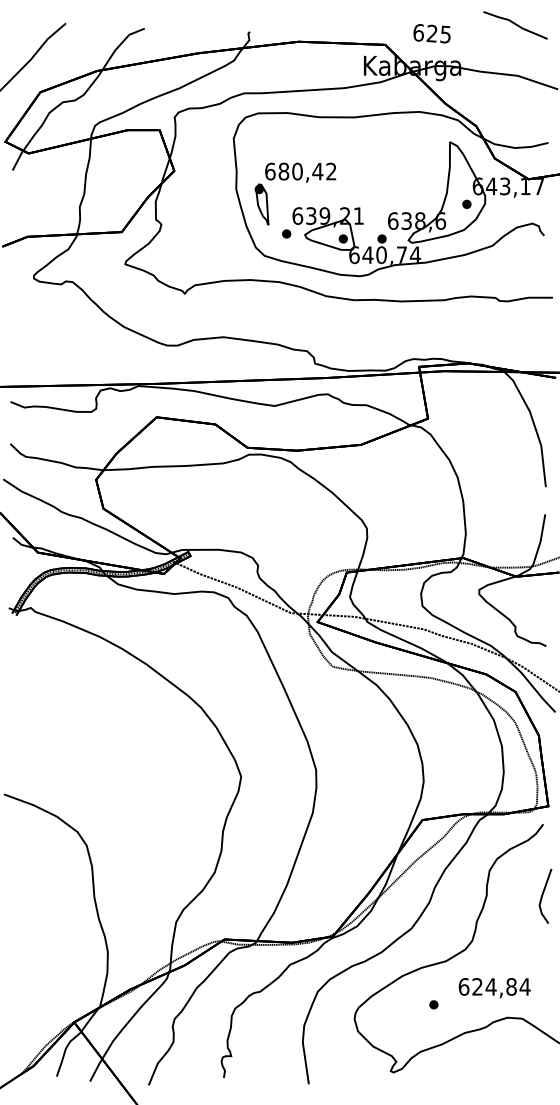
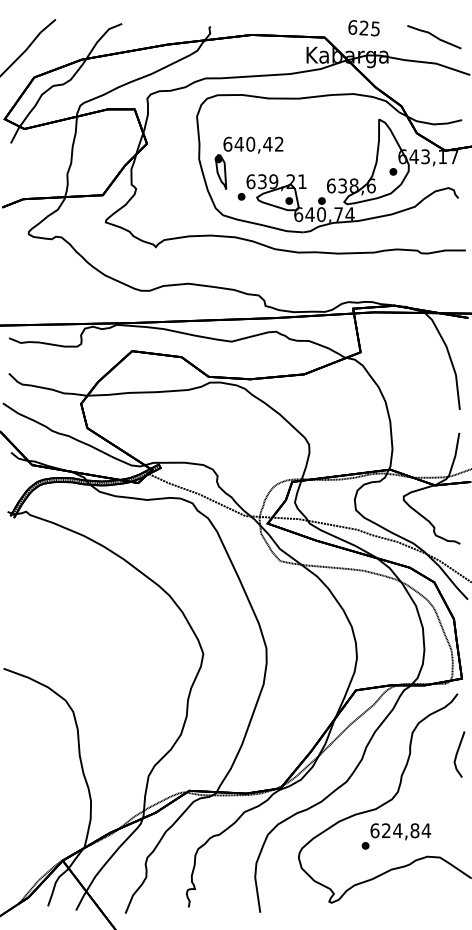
line: (515, 25) -> (434, 37), moved
text: (283, 171) -> (238, 144), 680,42 -> 640,42
text: (494, 988) -> (400, 832), moved

